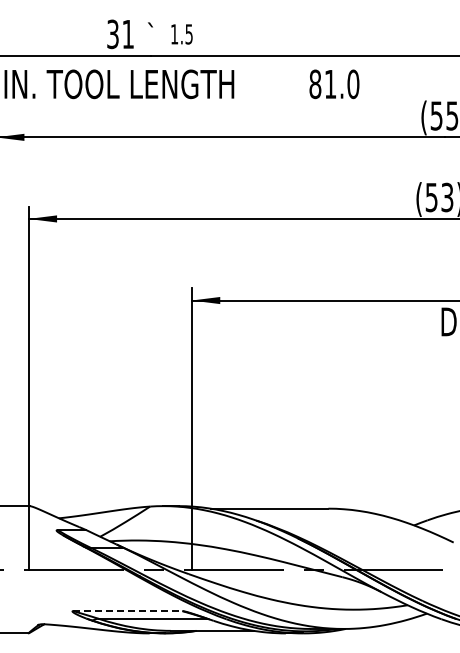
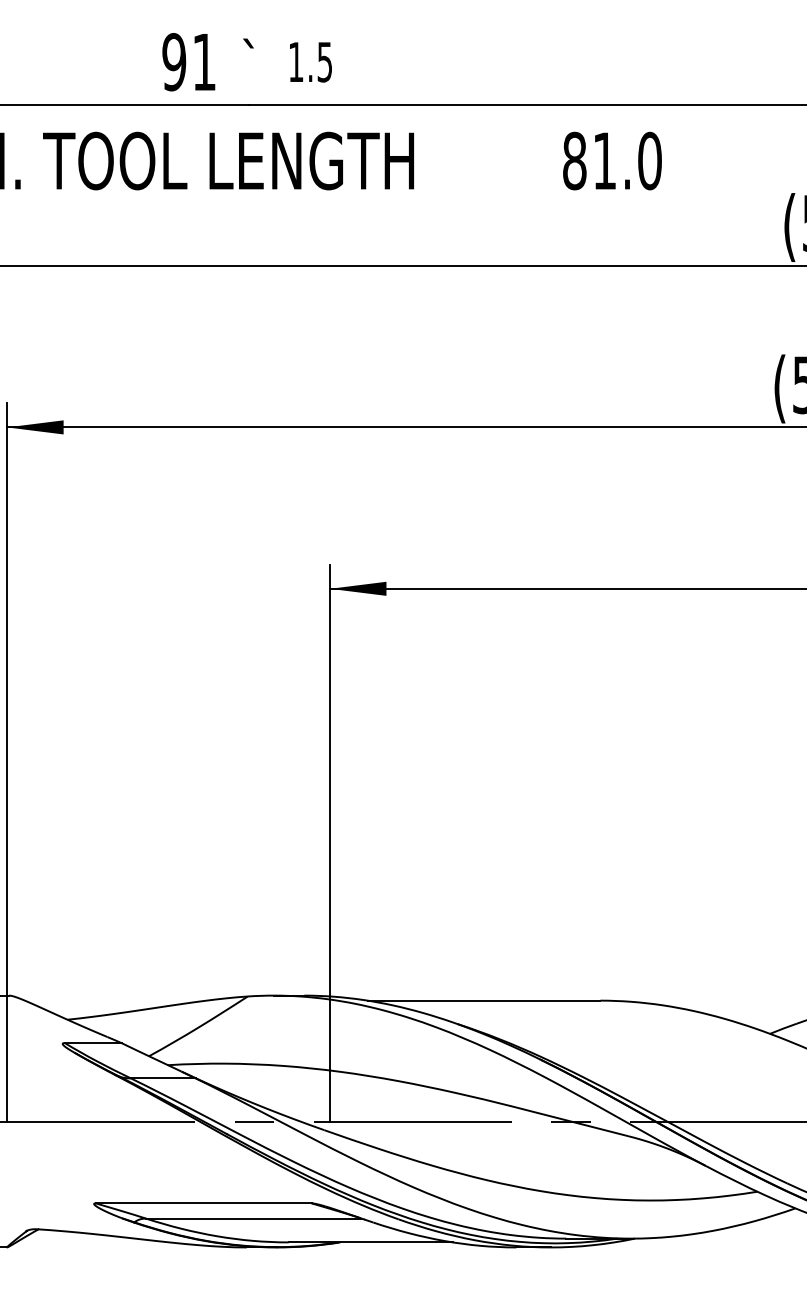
text: (112, 33) -> (173, 60), 31 -> 91
line: (127, 611) -> (202, 1204), dashed -> solid

